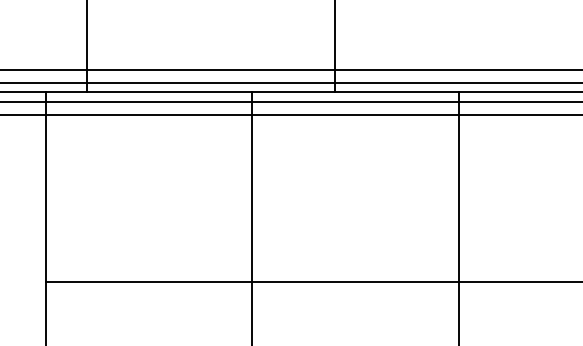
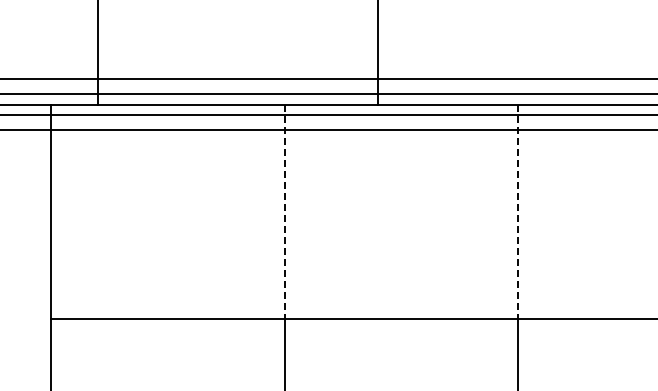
line: (252, 188) -> (284, 212), solid -> dashed
line: (459, 188) -> (518, 212), solid -> dashed

